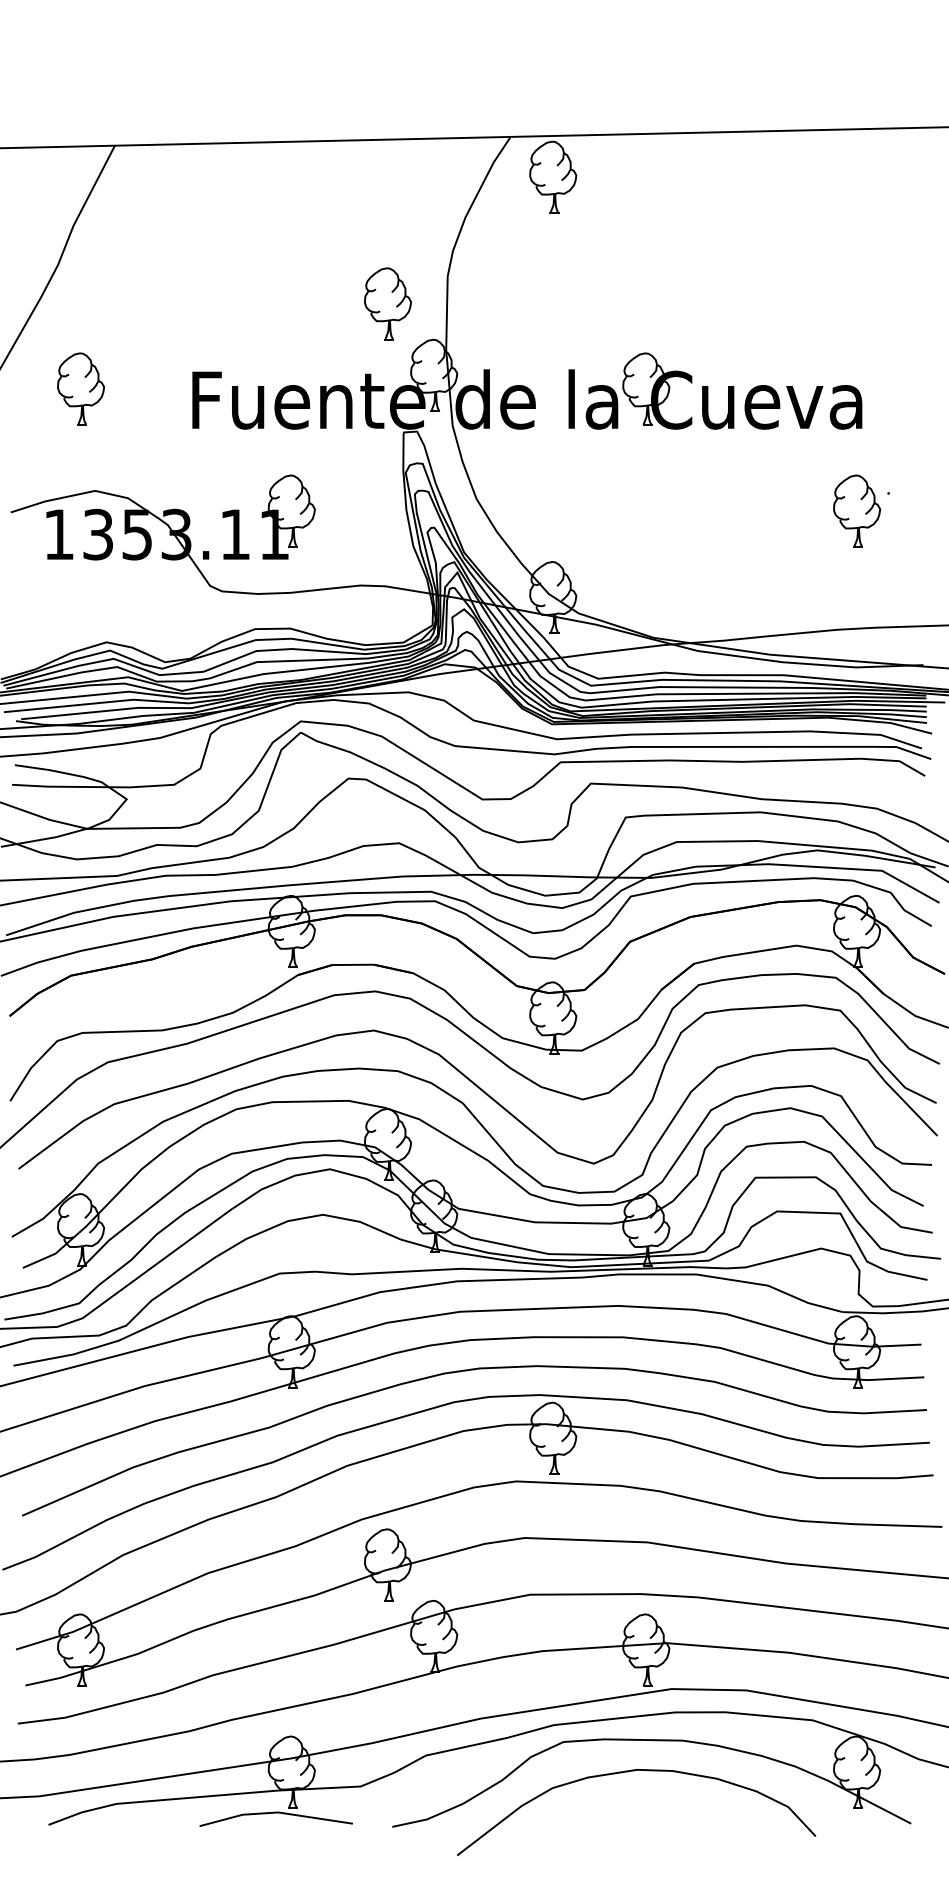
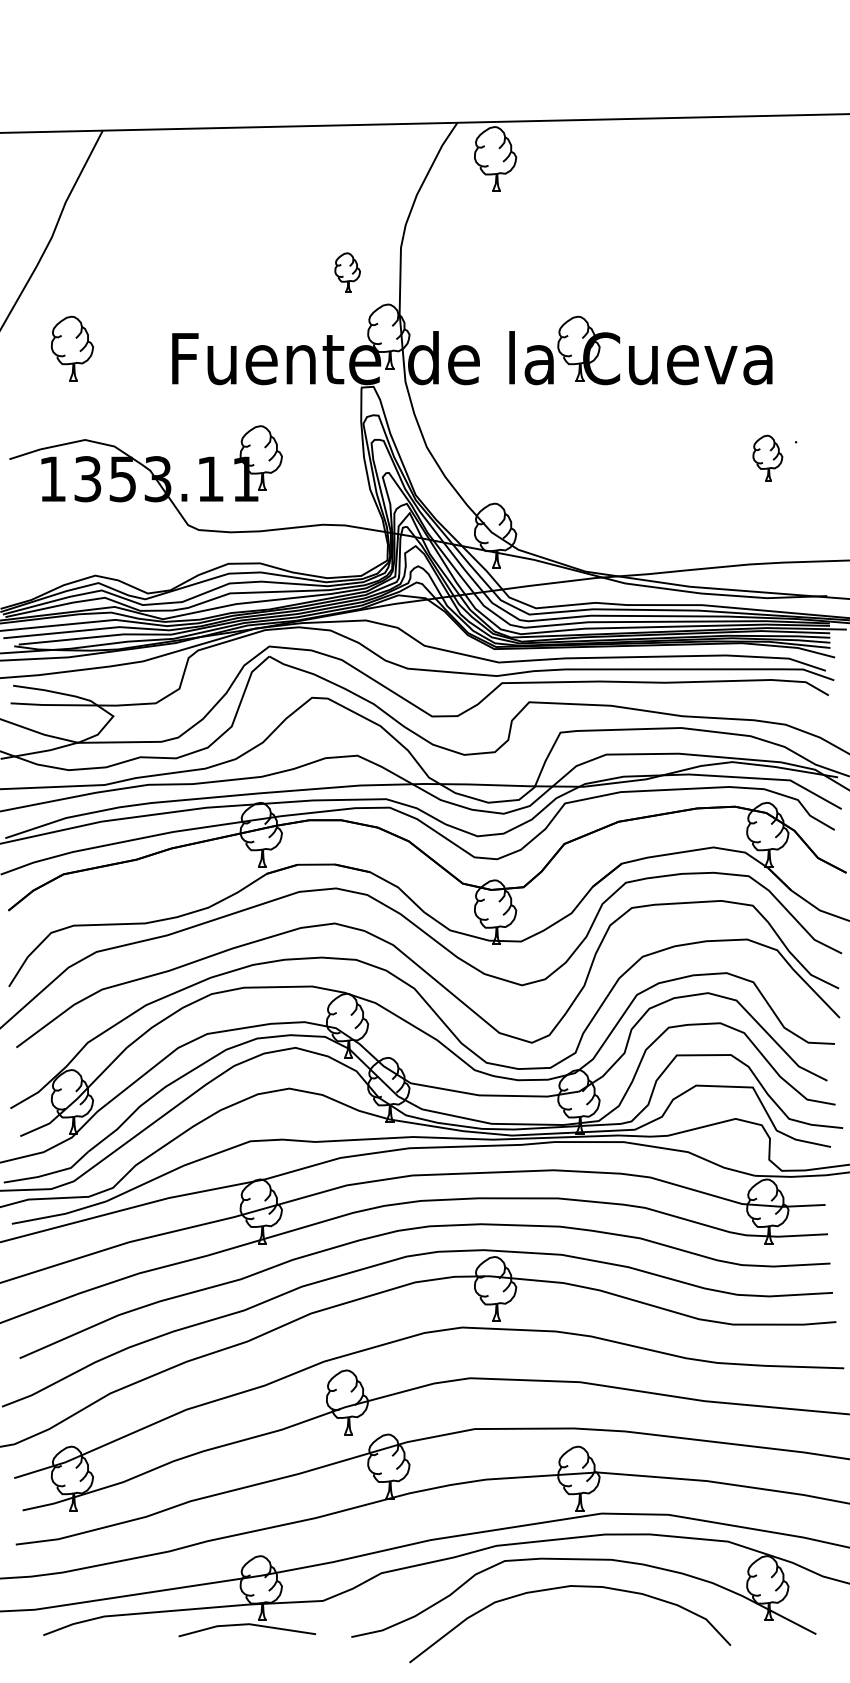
part: (388, 303) -> (347, 272), size x0.6
part: (856, 510) -> (767, 457), size x0.7

